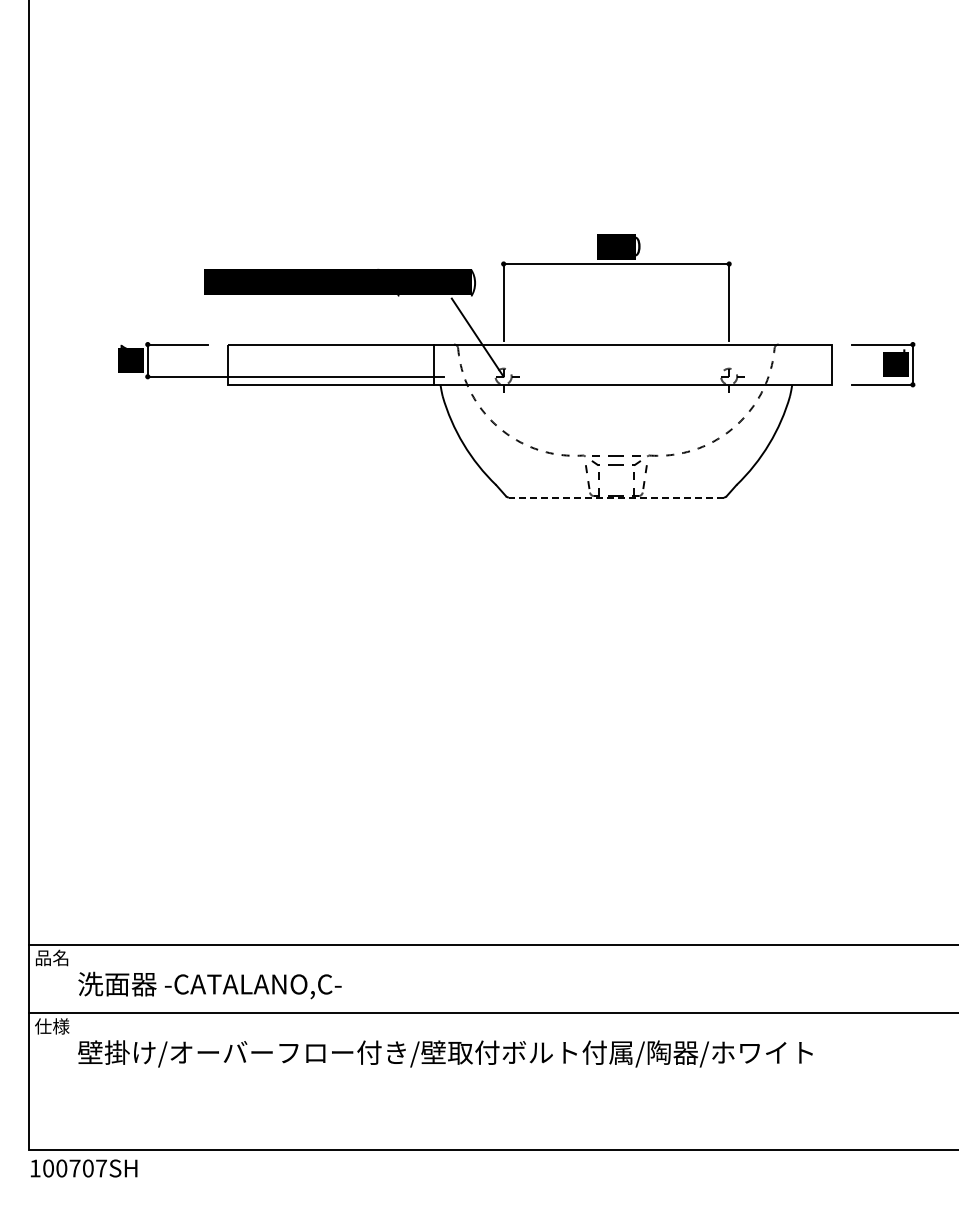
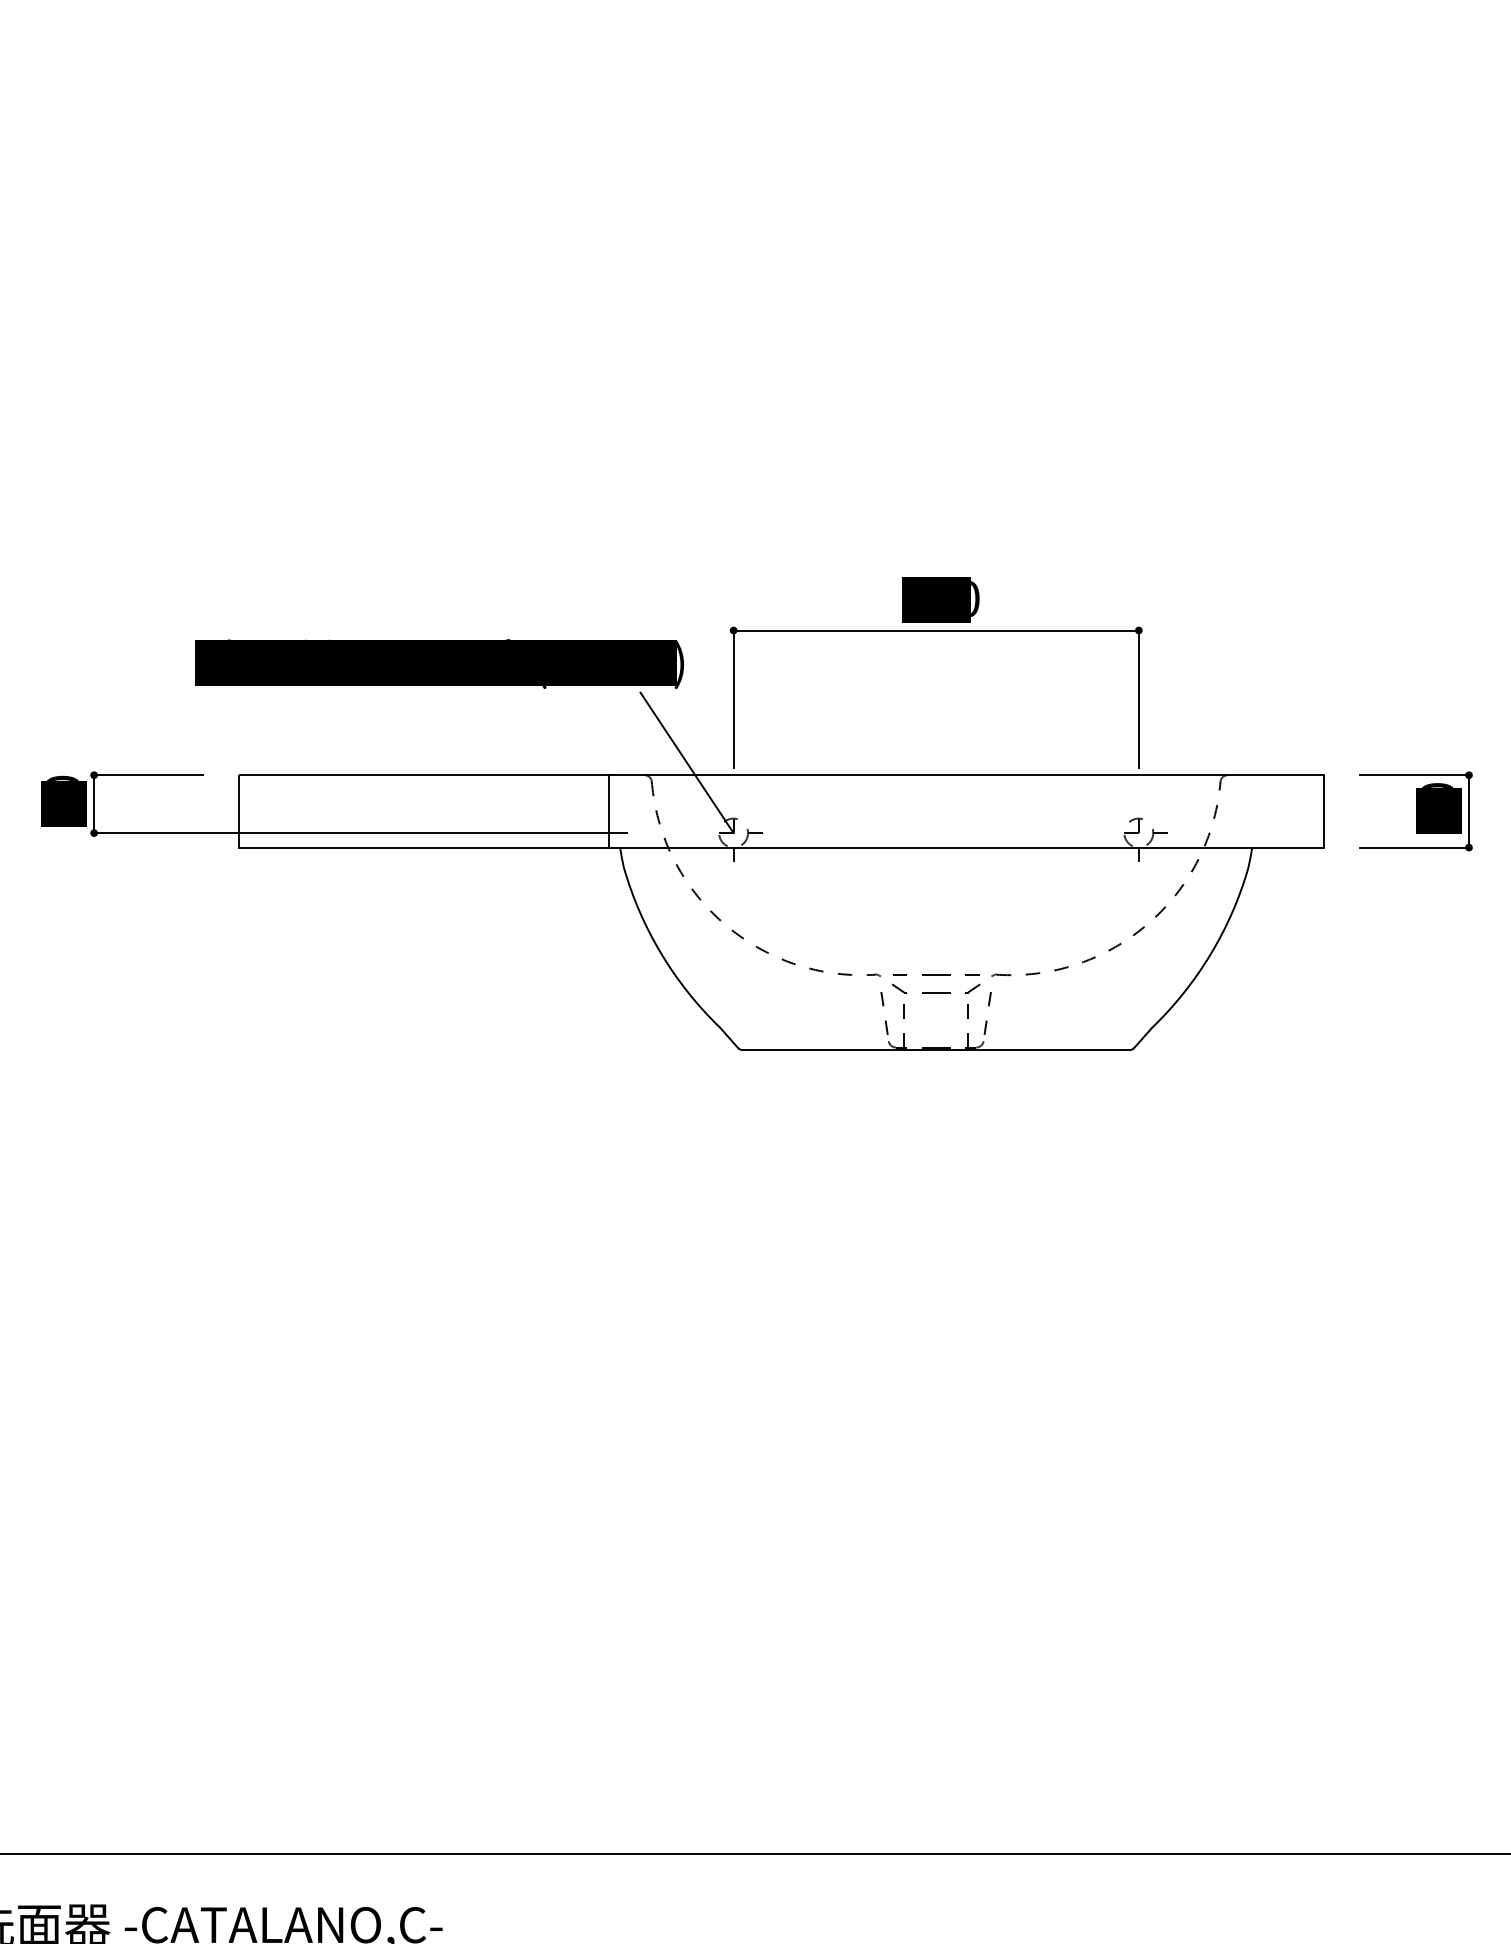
text: (129, 345) -> (61, 776), 57 -> 40
text: (895, 350) -> (1437, 785), 51 -> 50
line: (615, 497) -> (934, 1050), dashed -> solid

